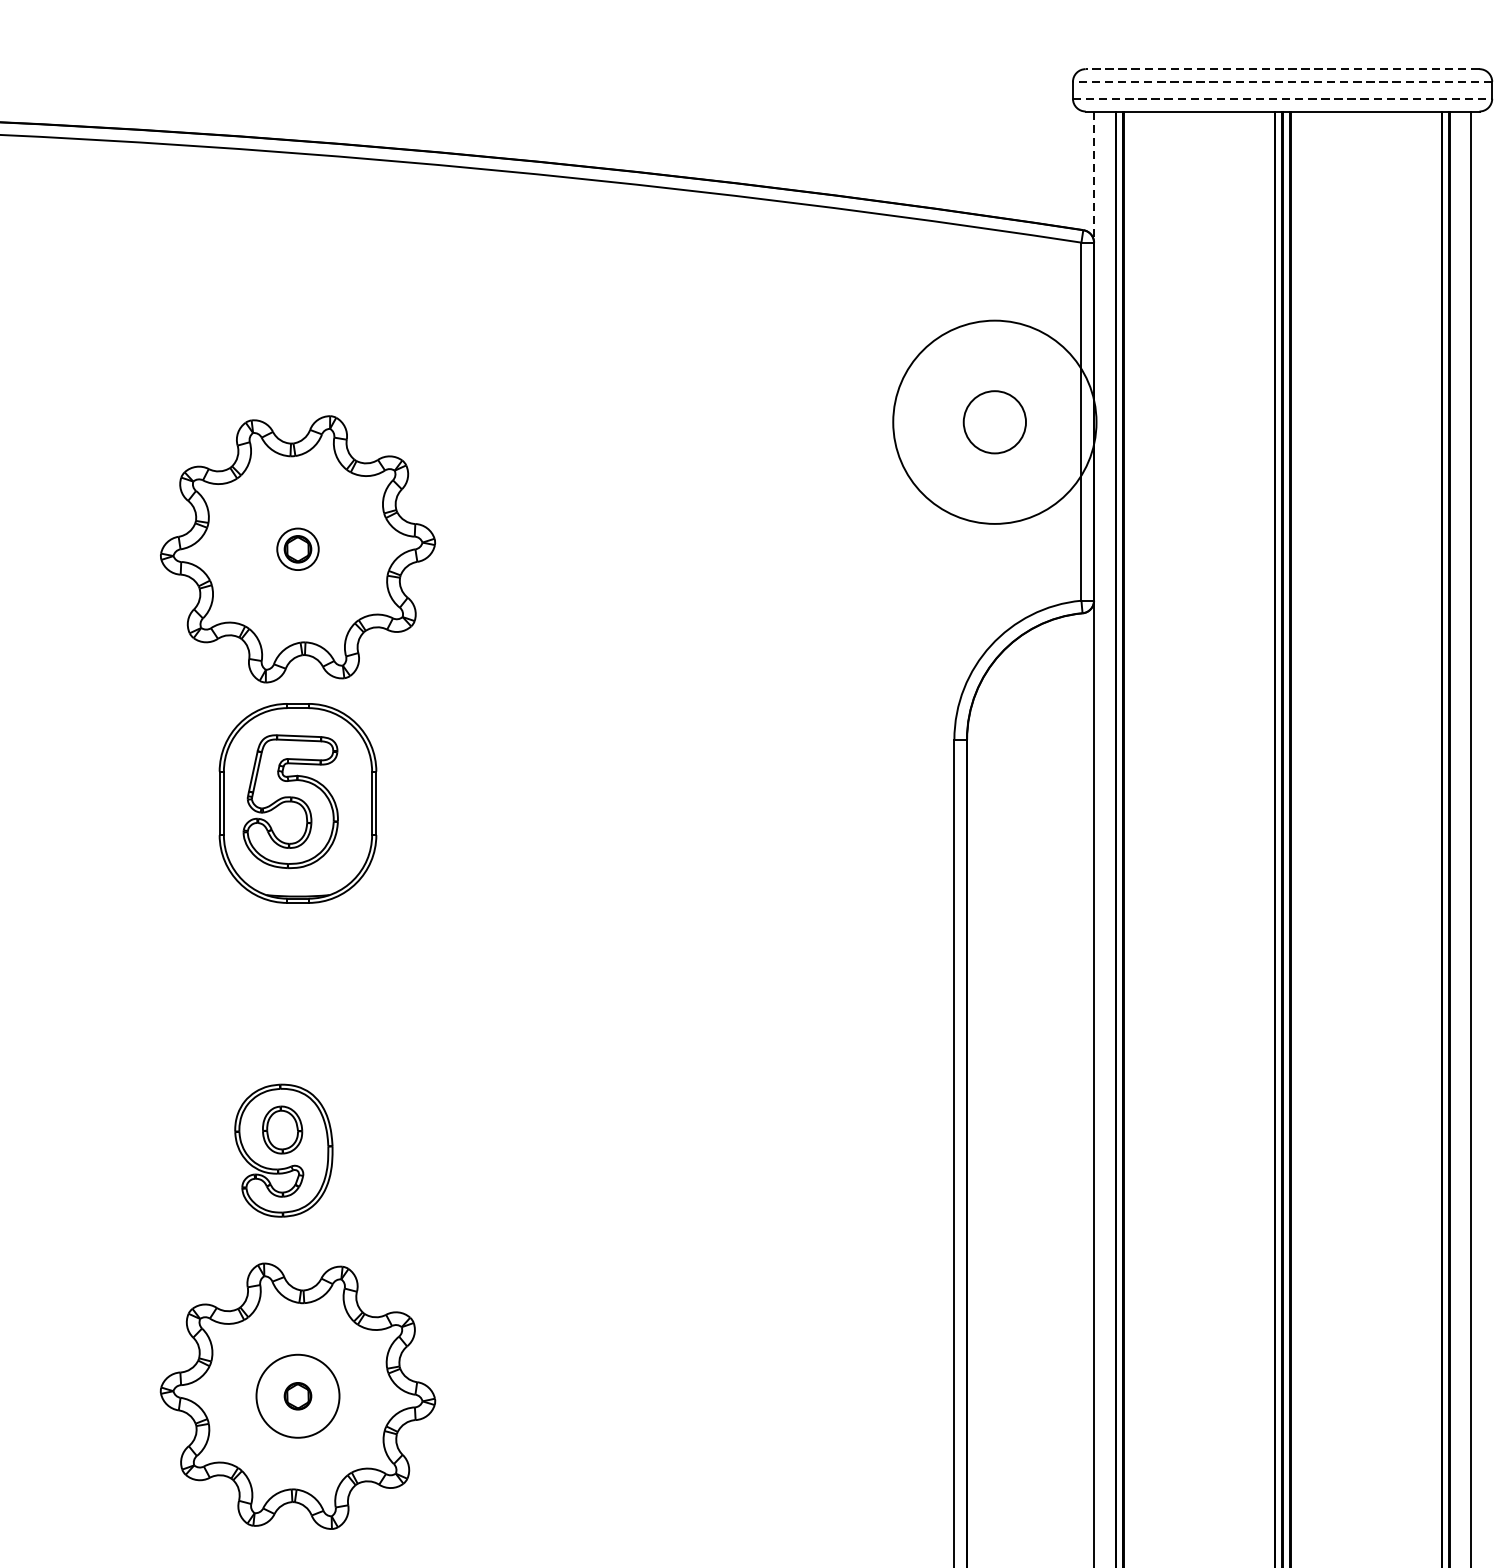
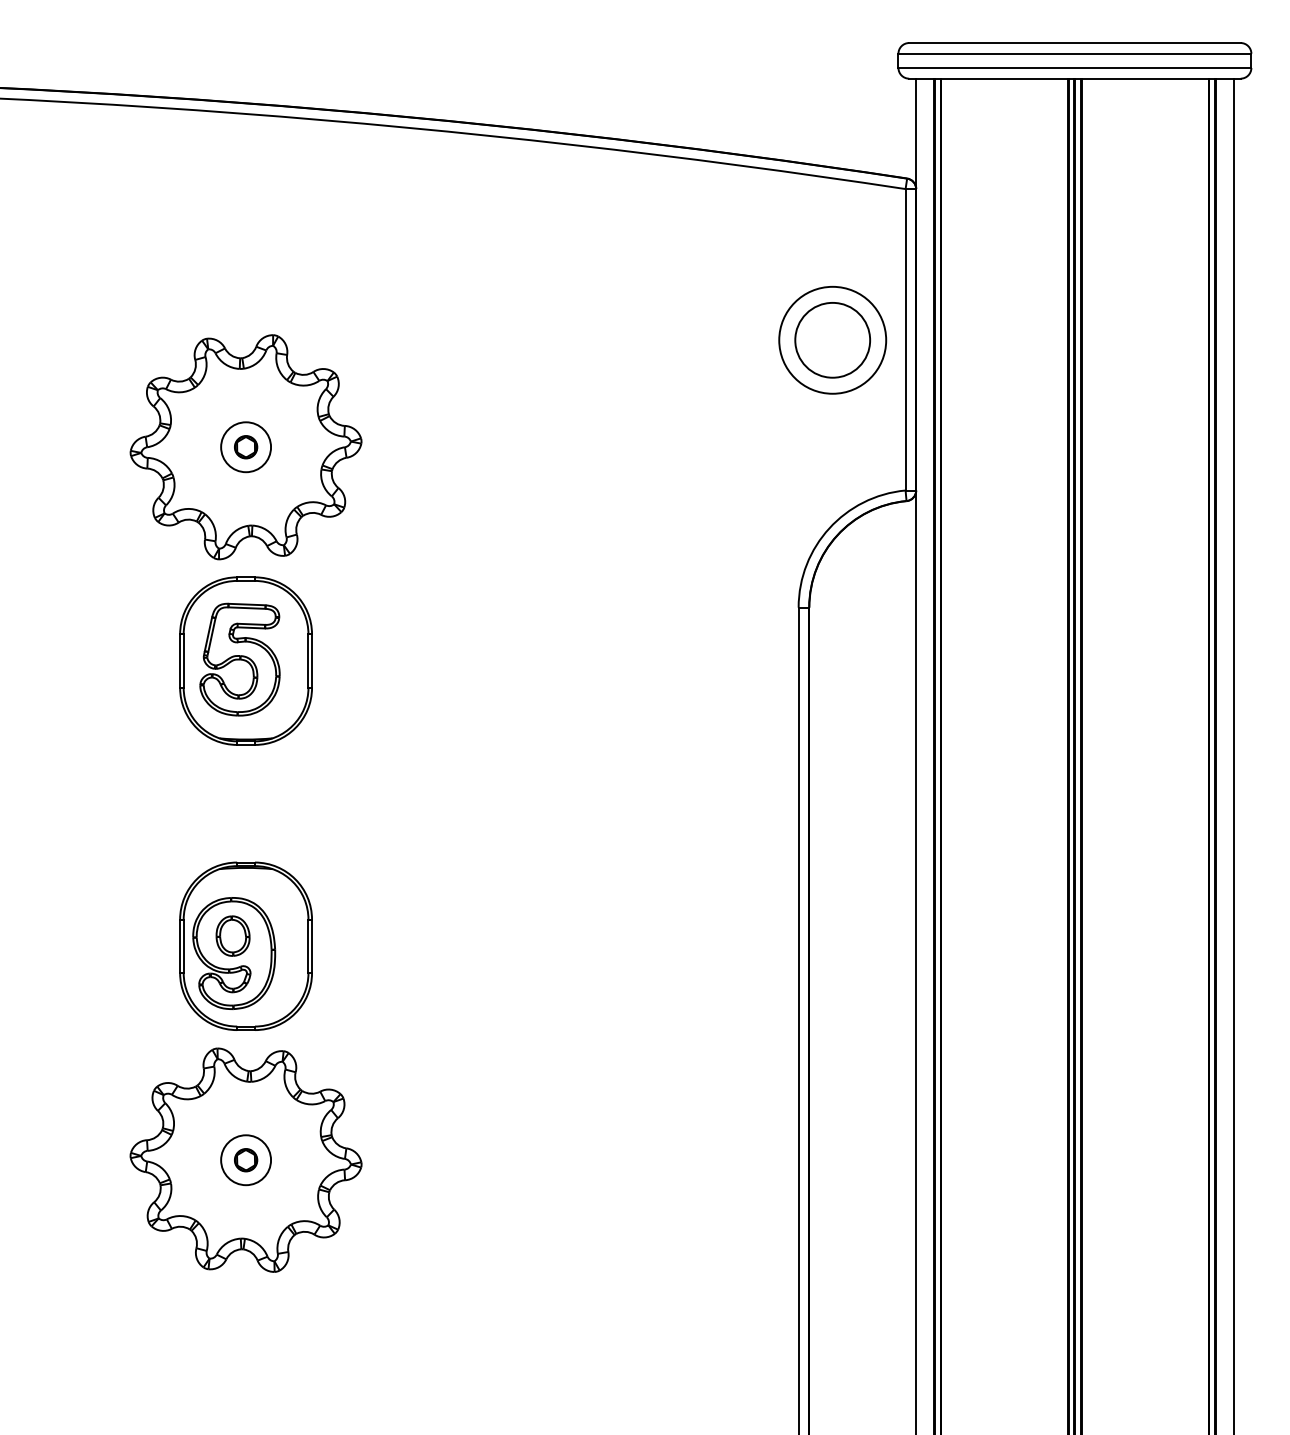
line: (1282, 69) -> (1074, 43), dashed -> solid
line: (1282, 81) -> (1074, 53), dashed -> solid
line: (1283, 98) -> (1075, 67), dashed -> solid
line: (1094, 177) -> (916, 134), dashed -> solid
circle: (994, 421) -> (832, 339), size x0.62
circle: (994, 421) -> (832, 339), size x1.43
circle: (298, 549) -> (246, 447), size x1.43
part: (297, 1141) -> (245, 945), added
circle: (298, 1396) -> (246, 1160), size x0.71

